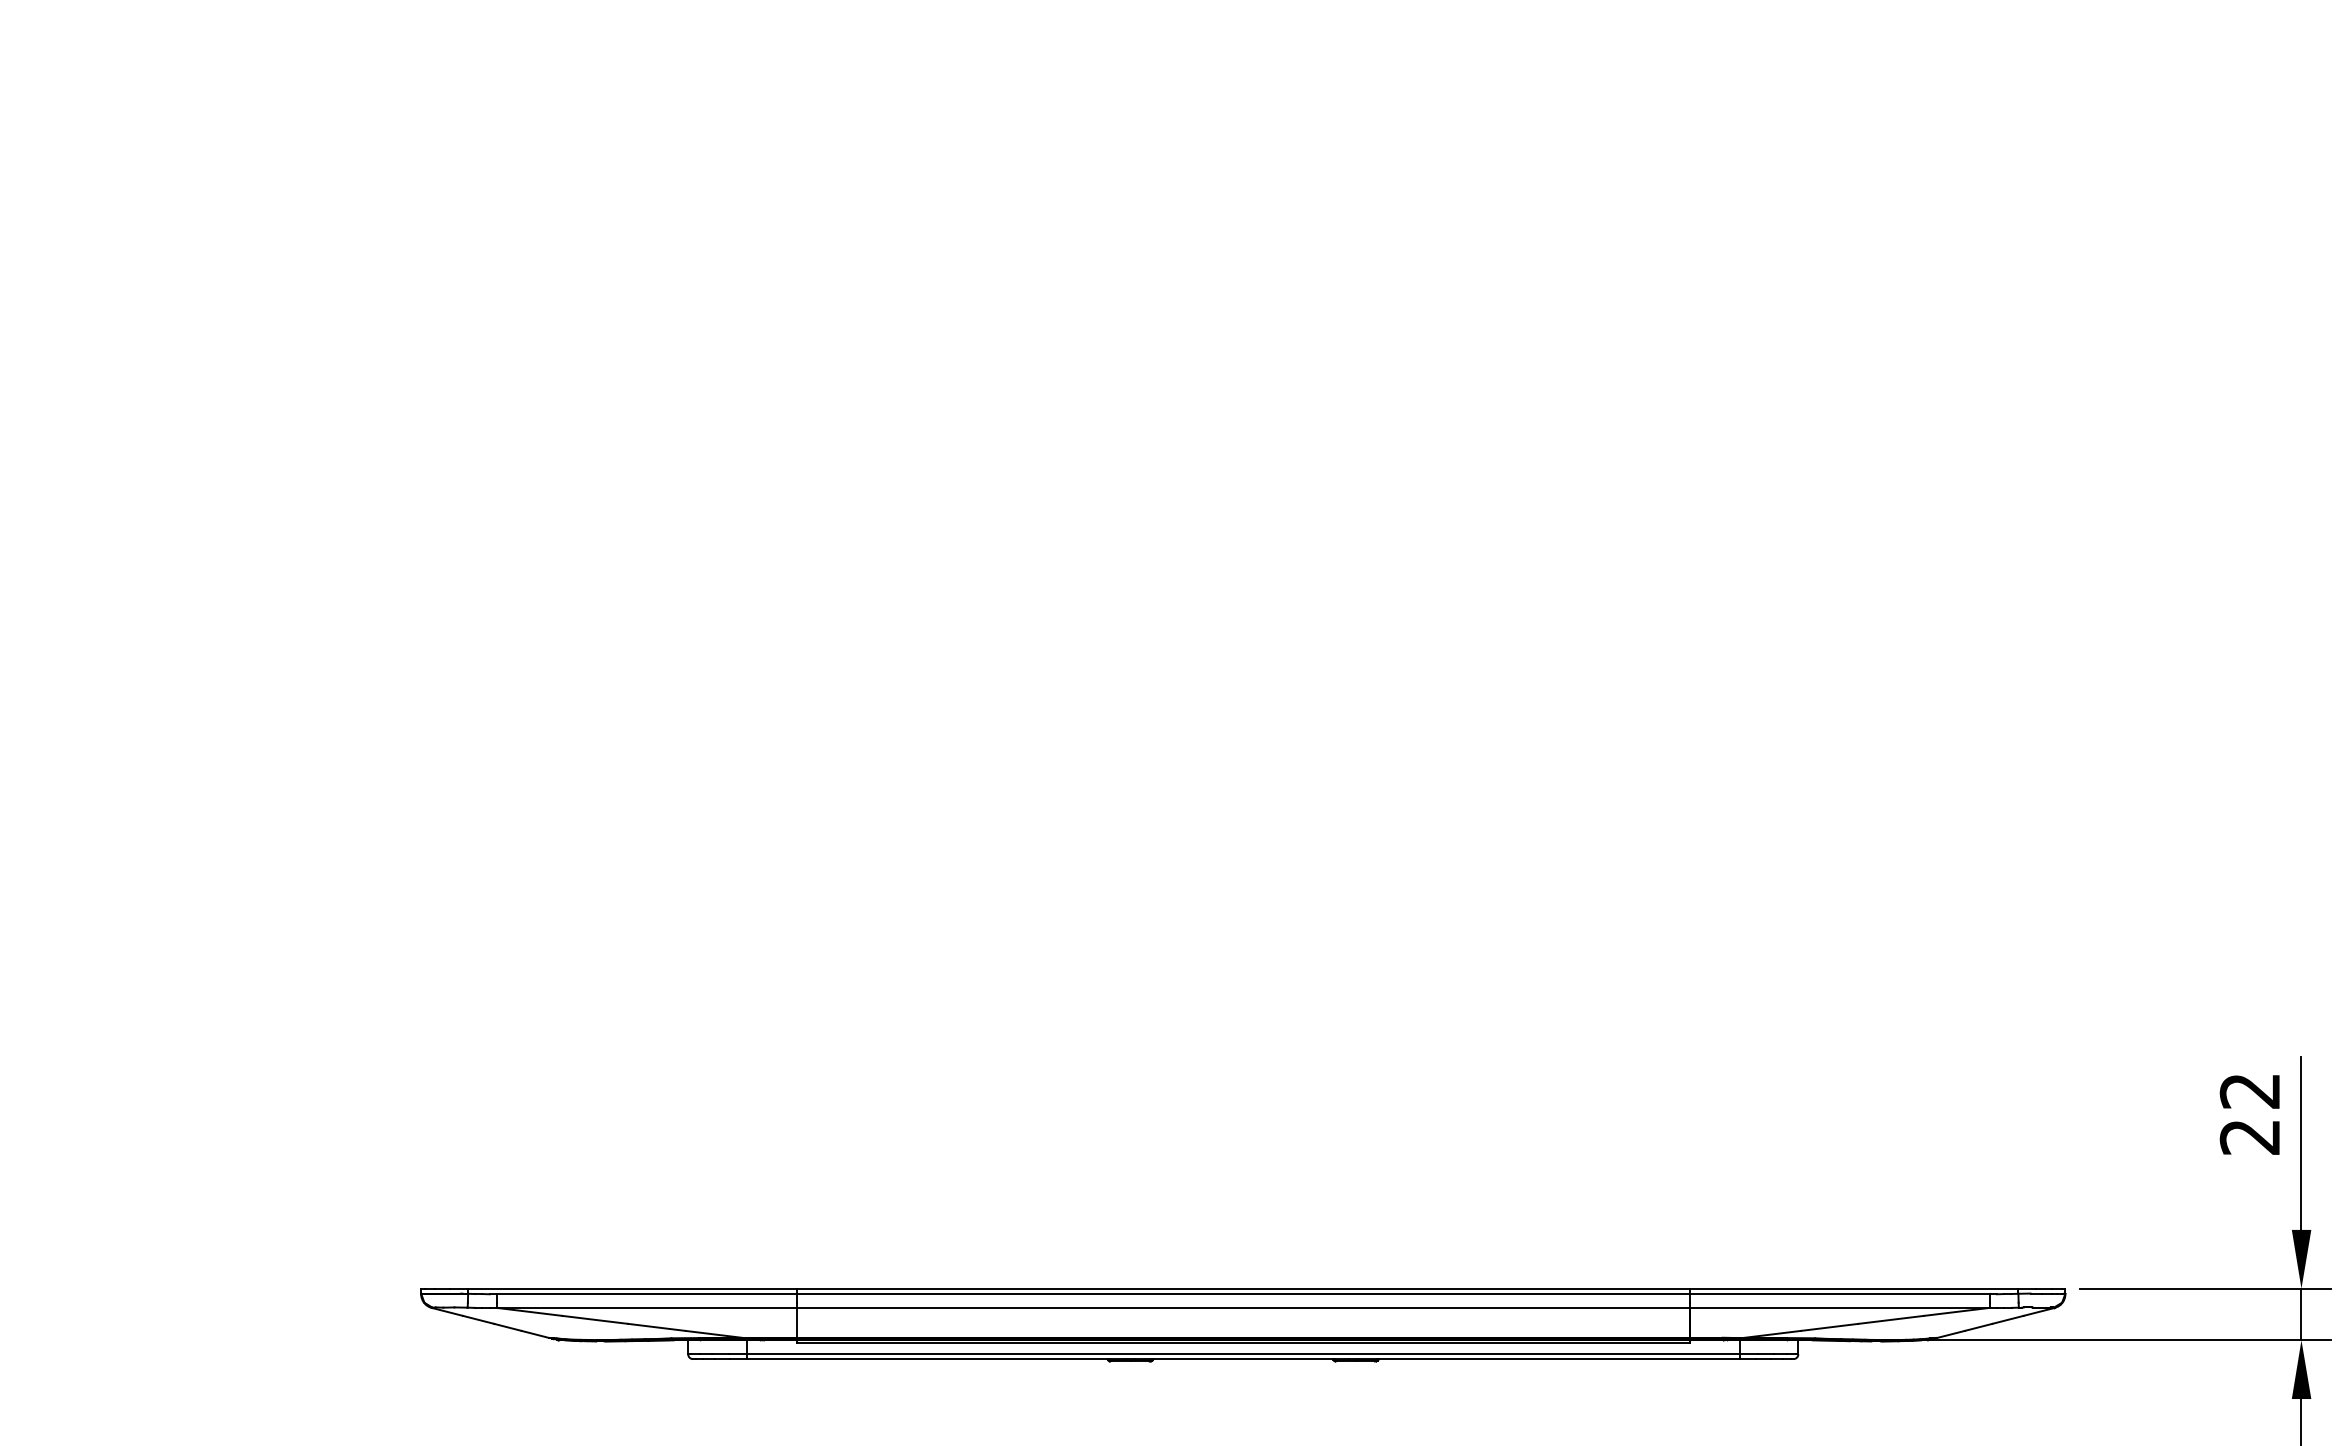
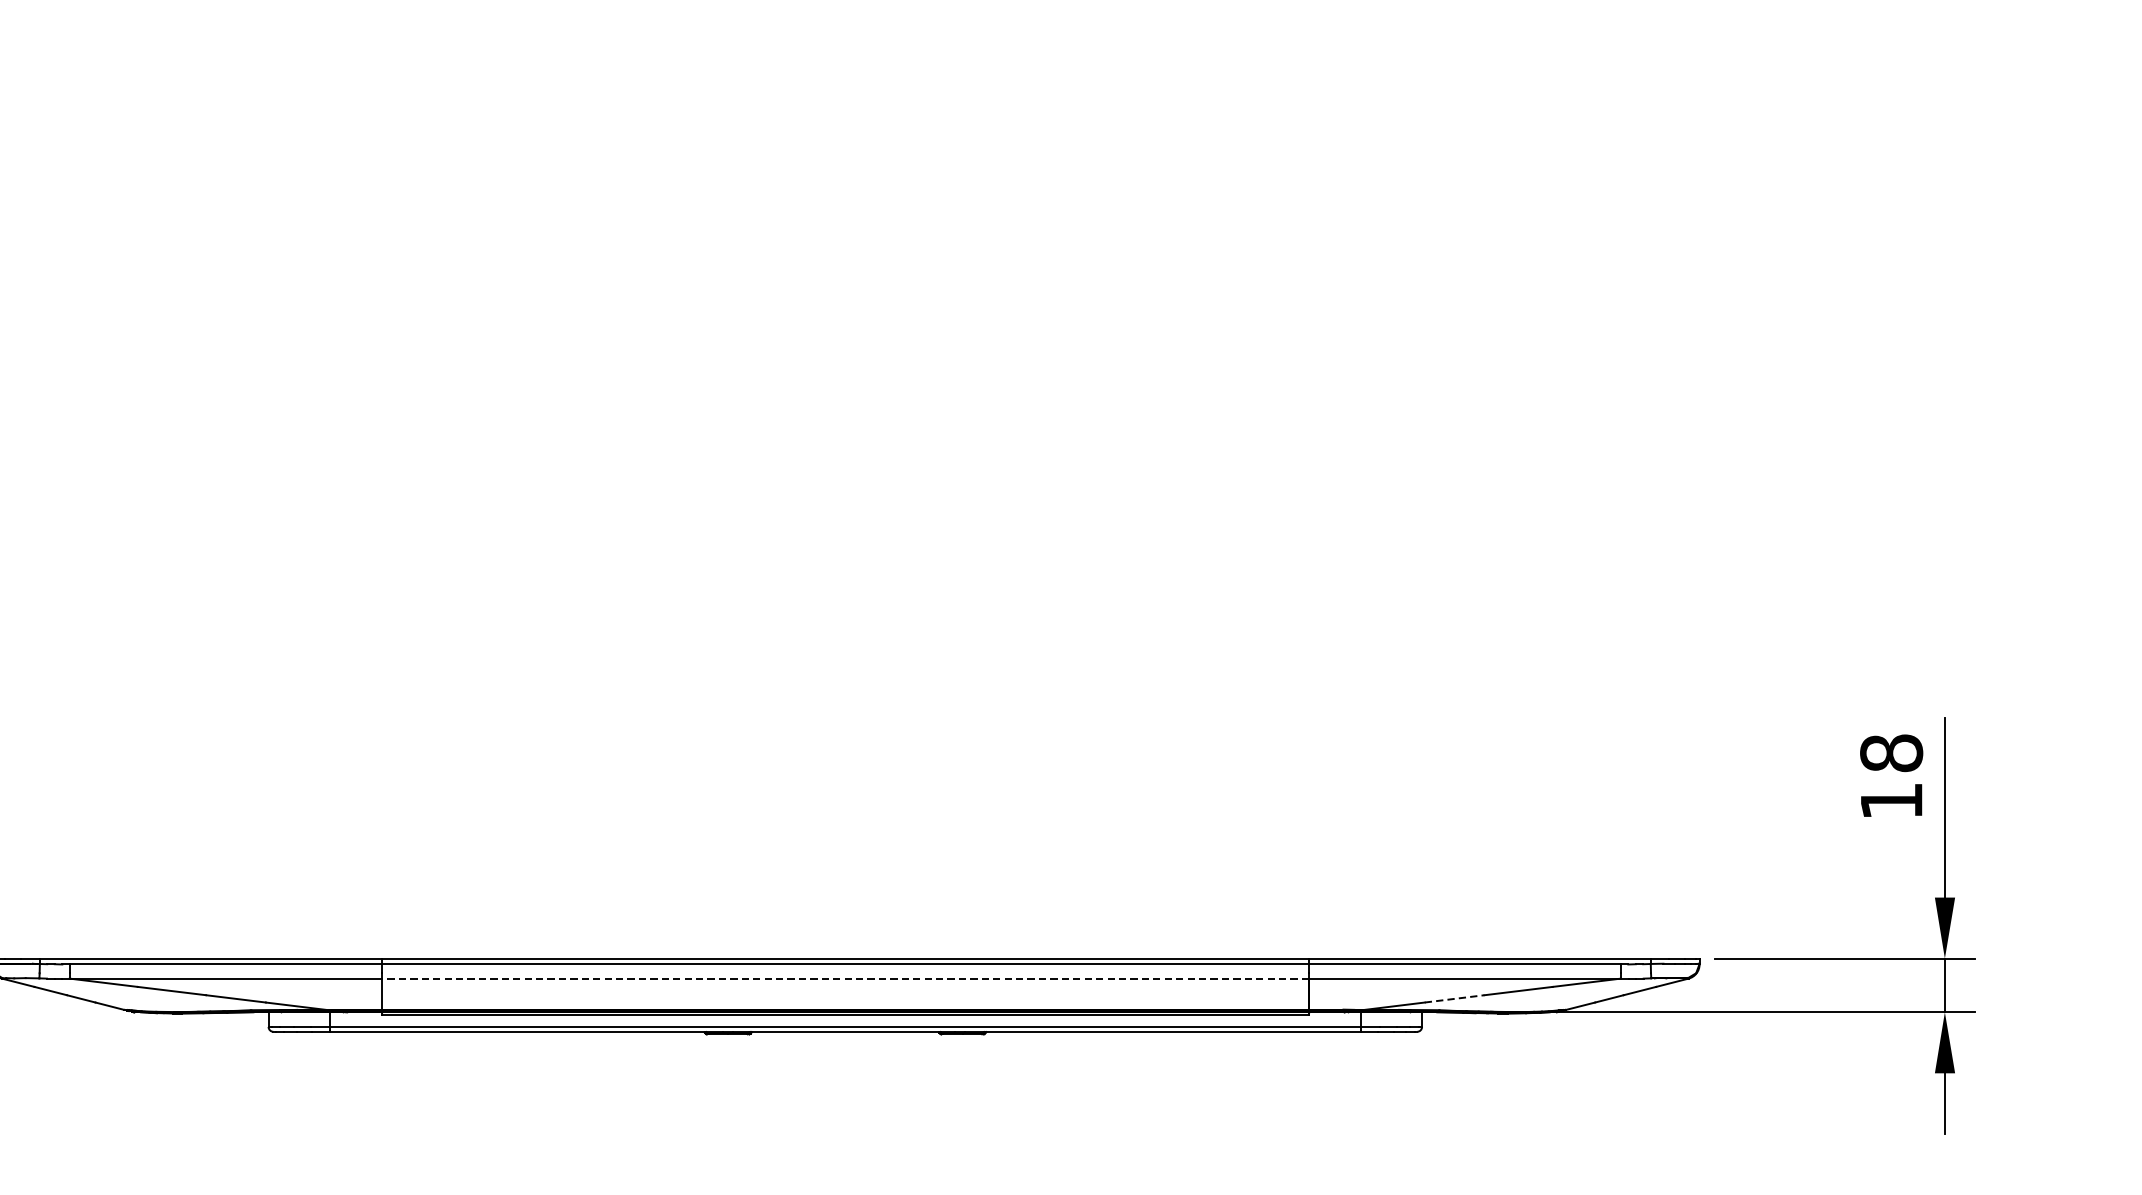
text: (2249, 1113) -> (1890, 776), 22 -> 18
line: (1242, 1307) -> (844, 978), solid -> dashed
line: (1829, 1327) -> (1454, 998), solid -> dashed

